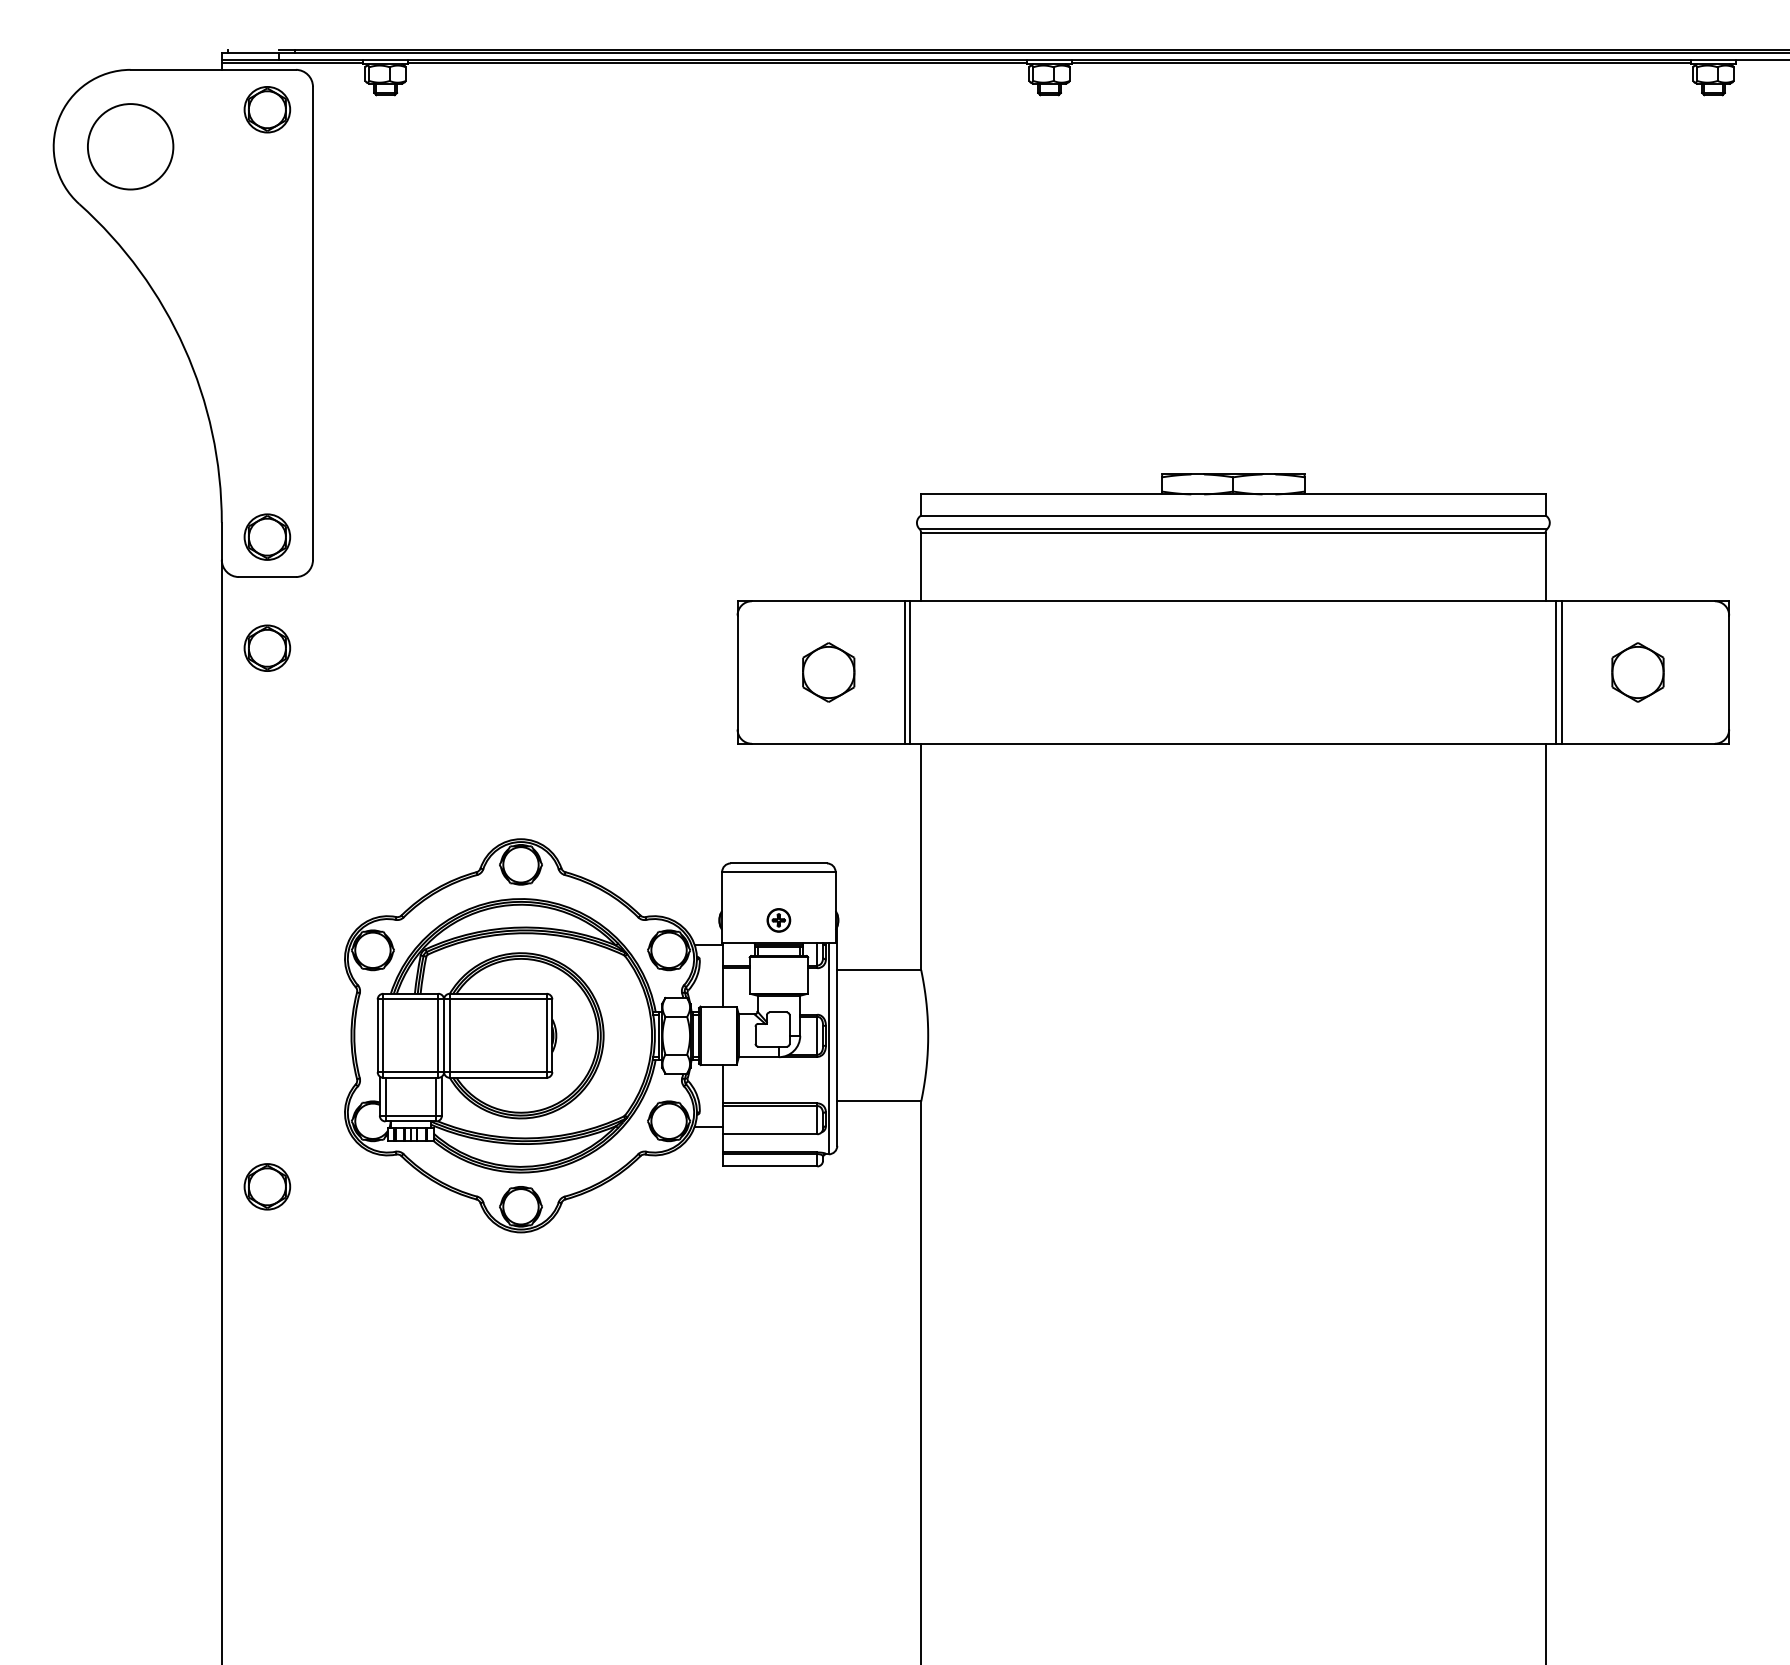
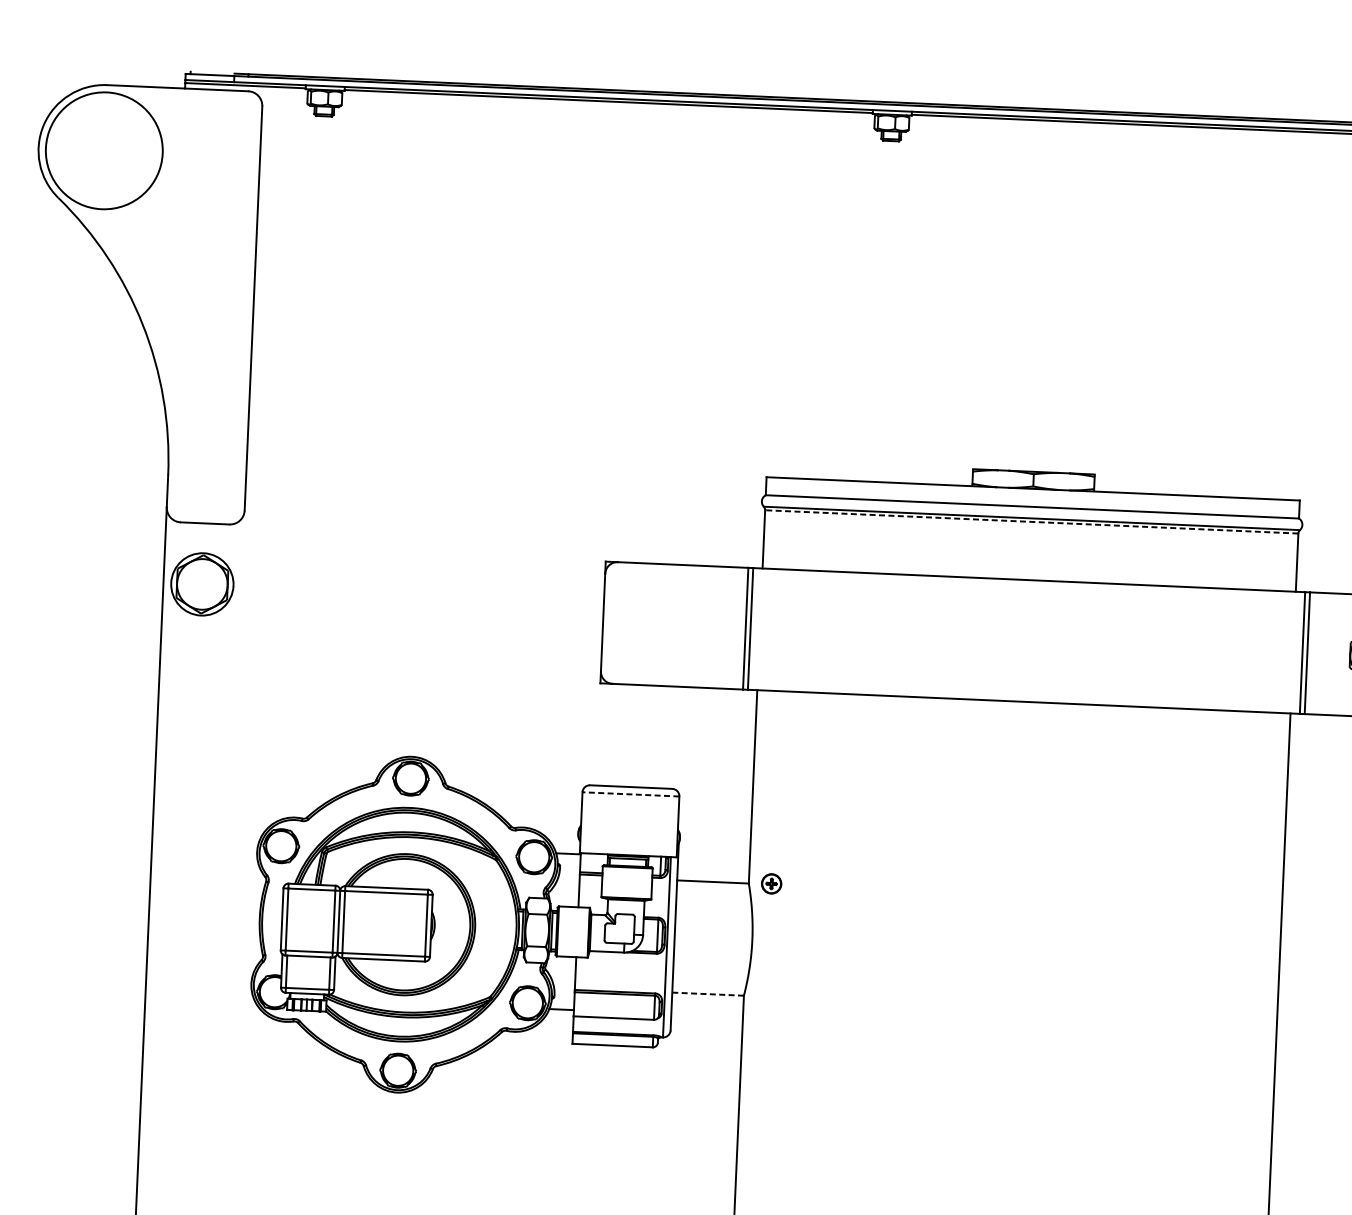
part: (267, 109) -> (222, 124), removed
circle: (130, 146) -> (104, 150), size x1.6
line: (1232, 533) -> (1030, 522), solid -> dashed
part: (267, 536) -> (206, 488), removed
part: (267, 647) -> (202, 583), size x1.6
part: (828, 672) -> (680, 625), removed
line: (778, 871) -> (630, 793), solid -> dashed
part: (778, 920) -> (771, 883), moved
line: (879, 1101) -> (708, 994), solid -> dashed
part: (267, 1186) -> (182, 1043), removed

